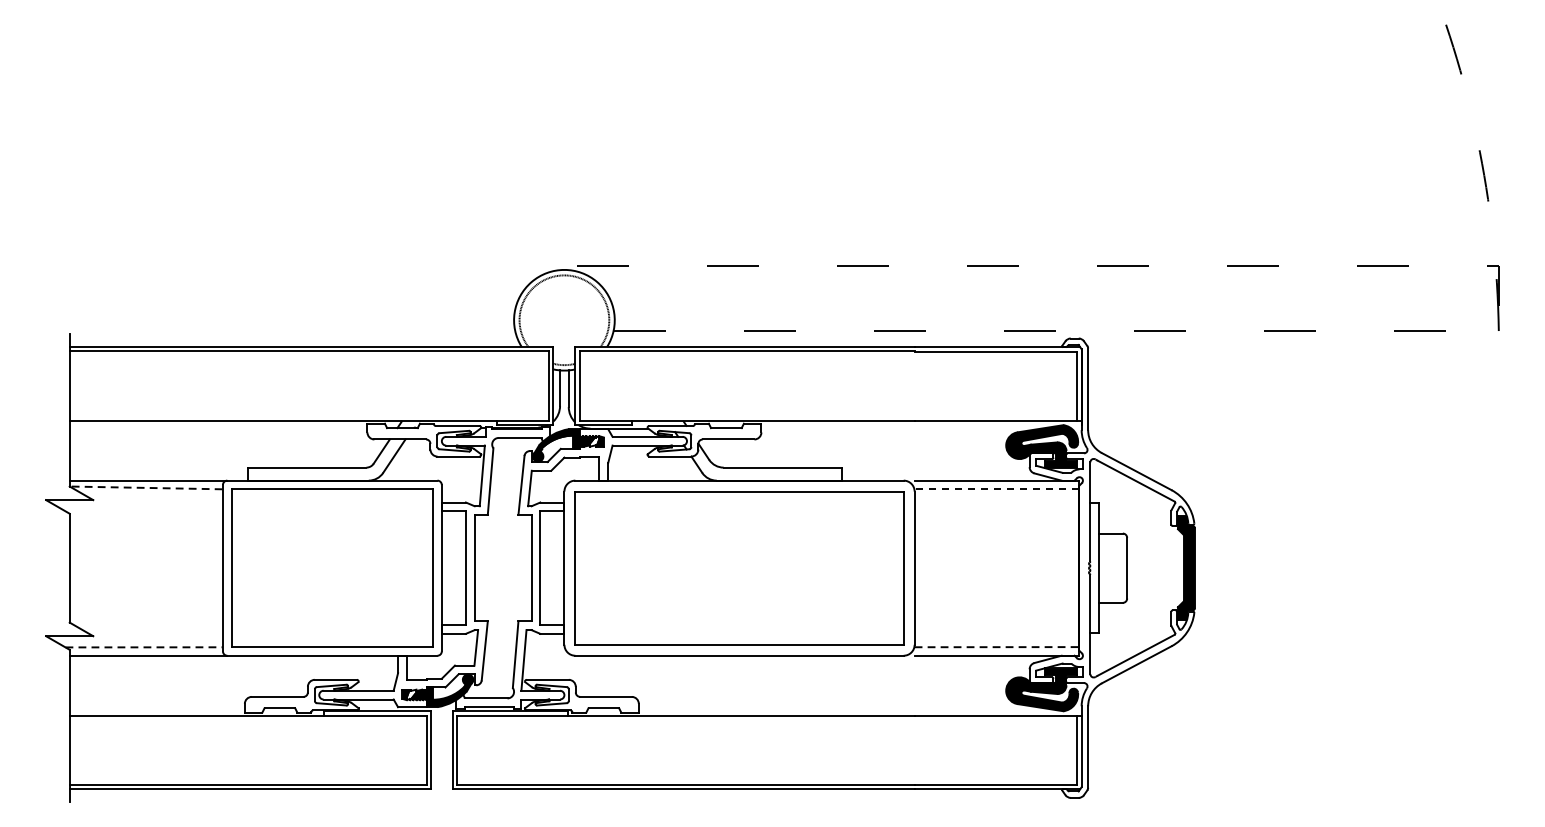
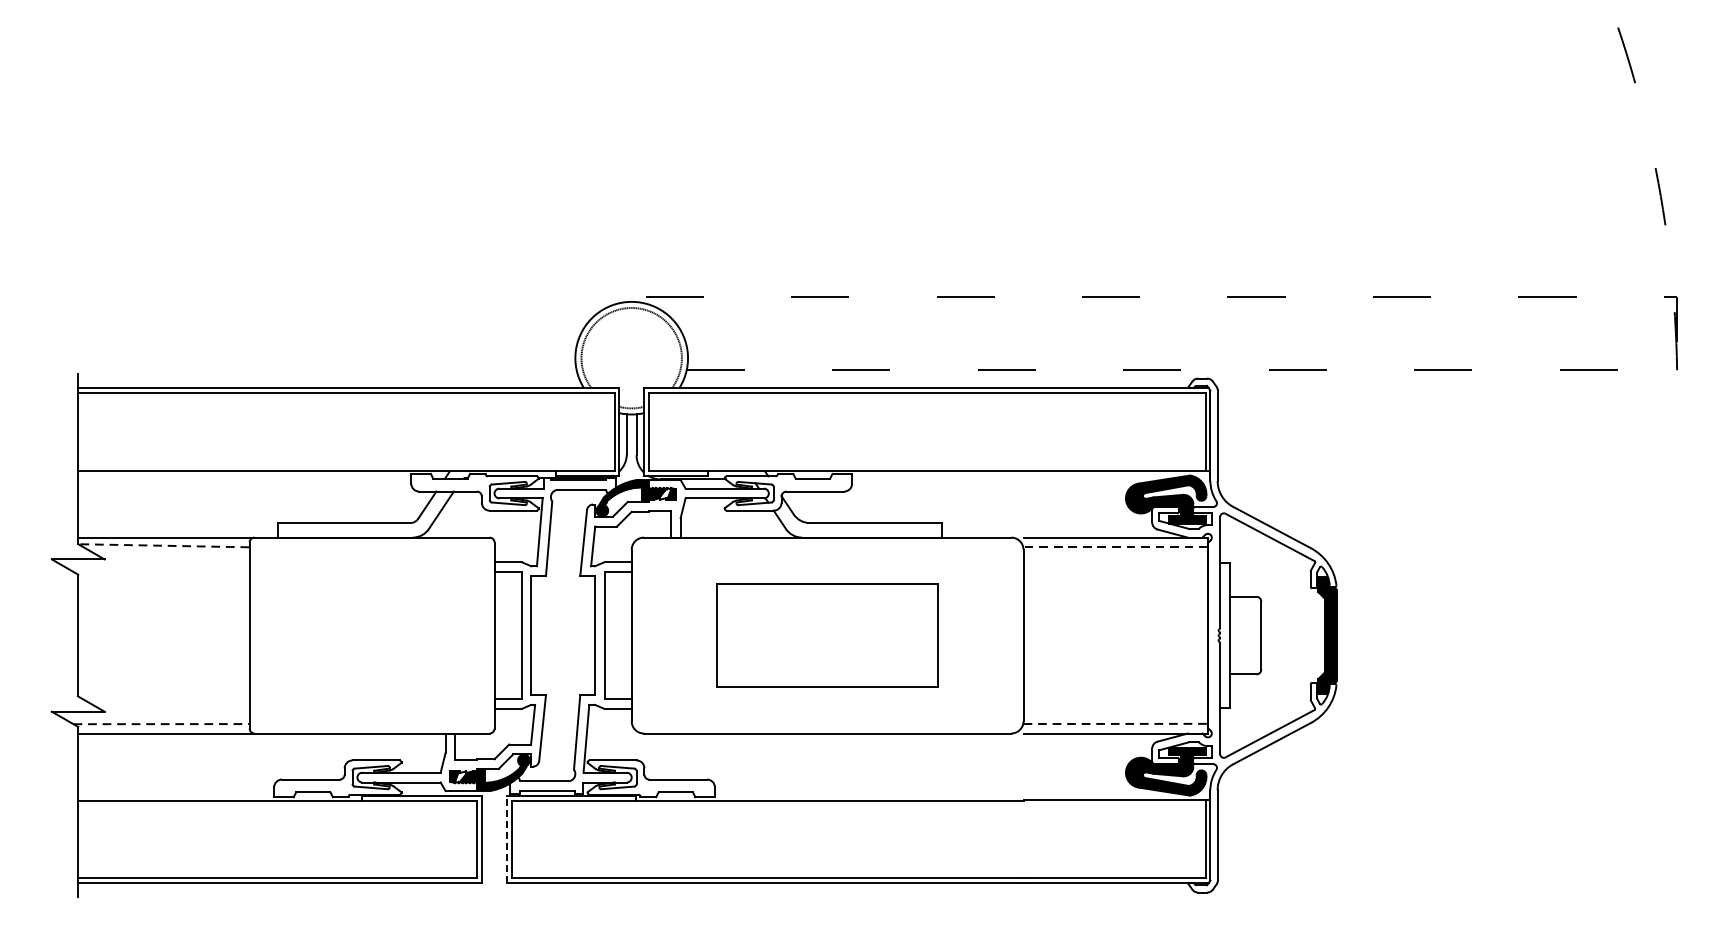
part: (331, 568) -> (371, 635), removed
part: (739, 568) -> (827, 635), size x0.6
line: (452, 750) -> (506, 839), solid -> dashed

